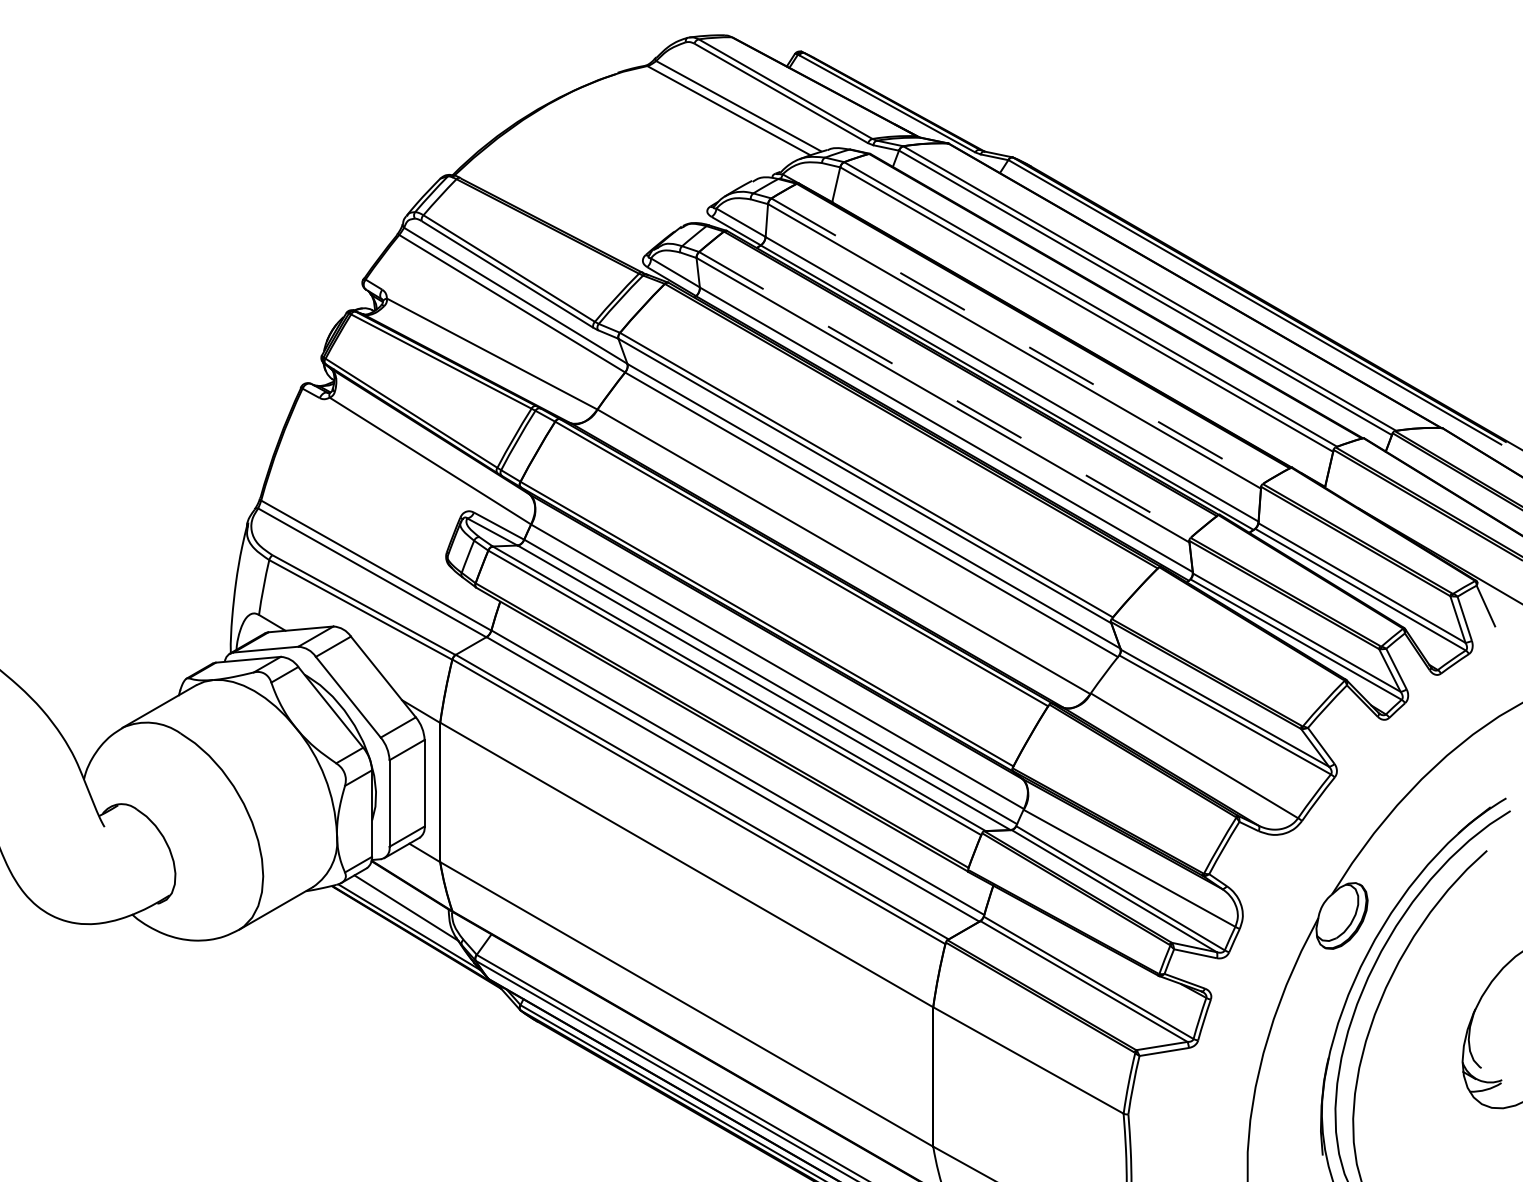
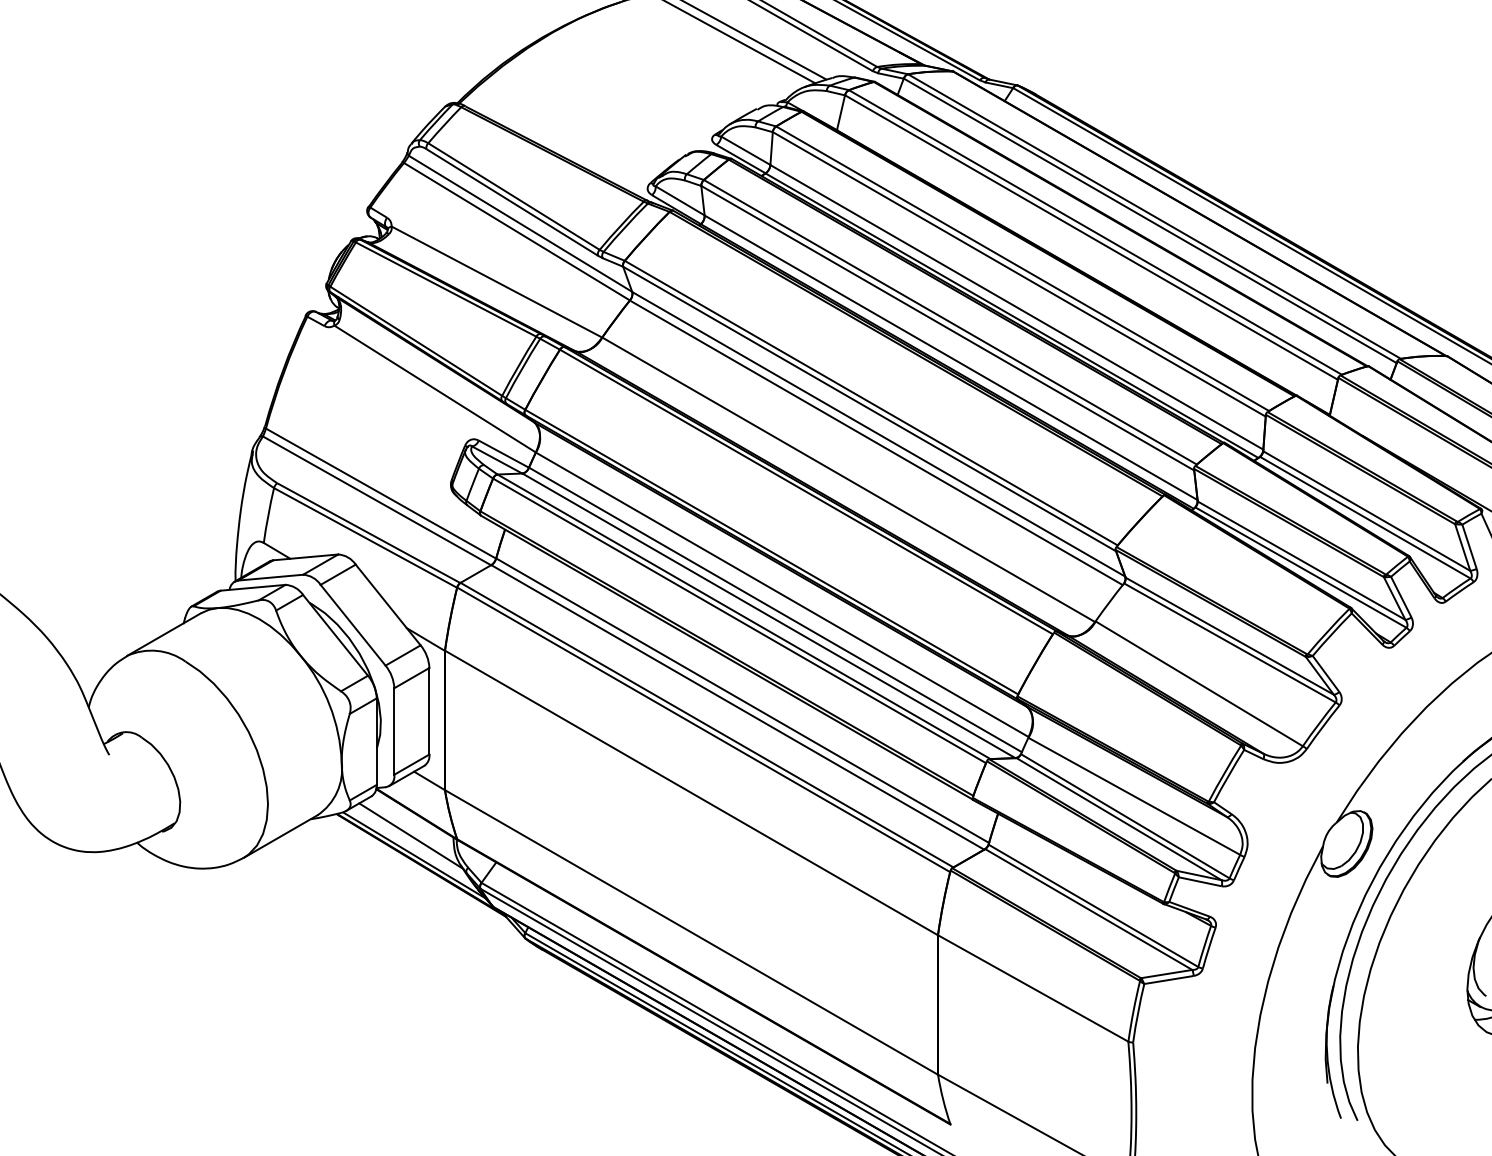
line: (1017, 340) -> (1022, 268), dashed -> solid
line: (945, 394) -> (950, 322), dashed -> solid

